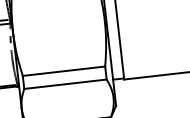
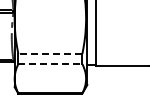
line: (62, 70) -> (49, 53), solid -> dashed
line: (65, 84) -> (50, 64), solid -> dashed

